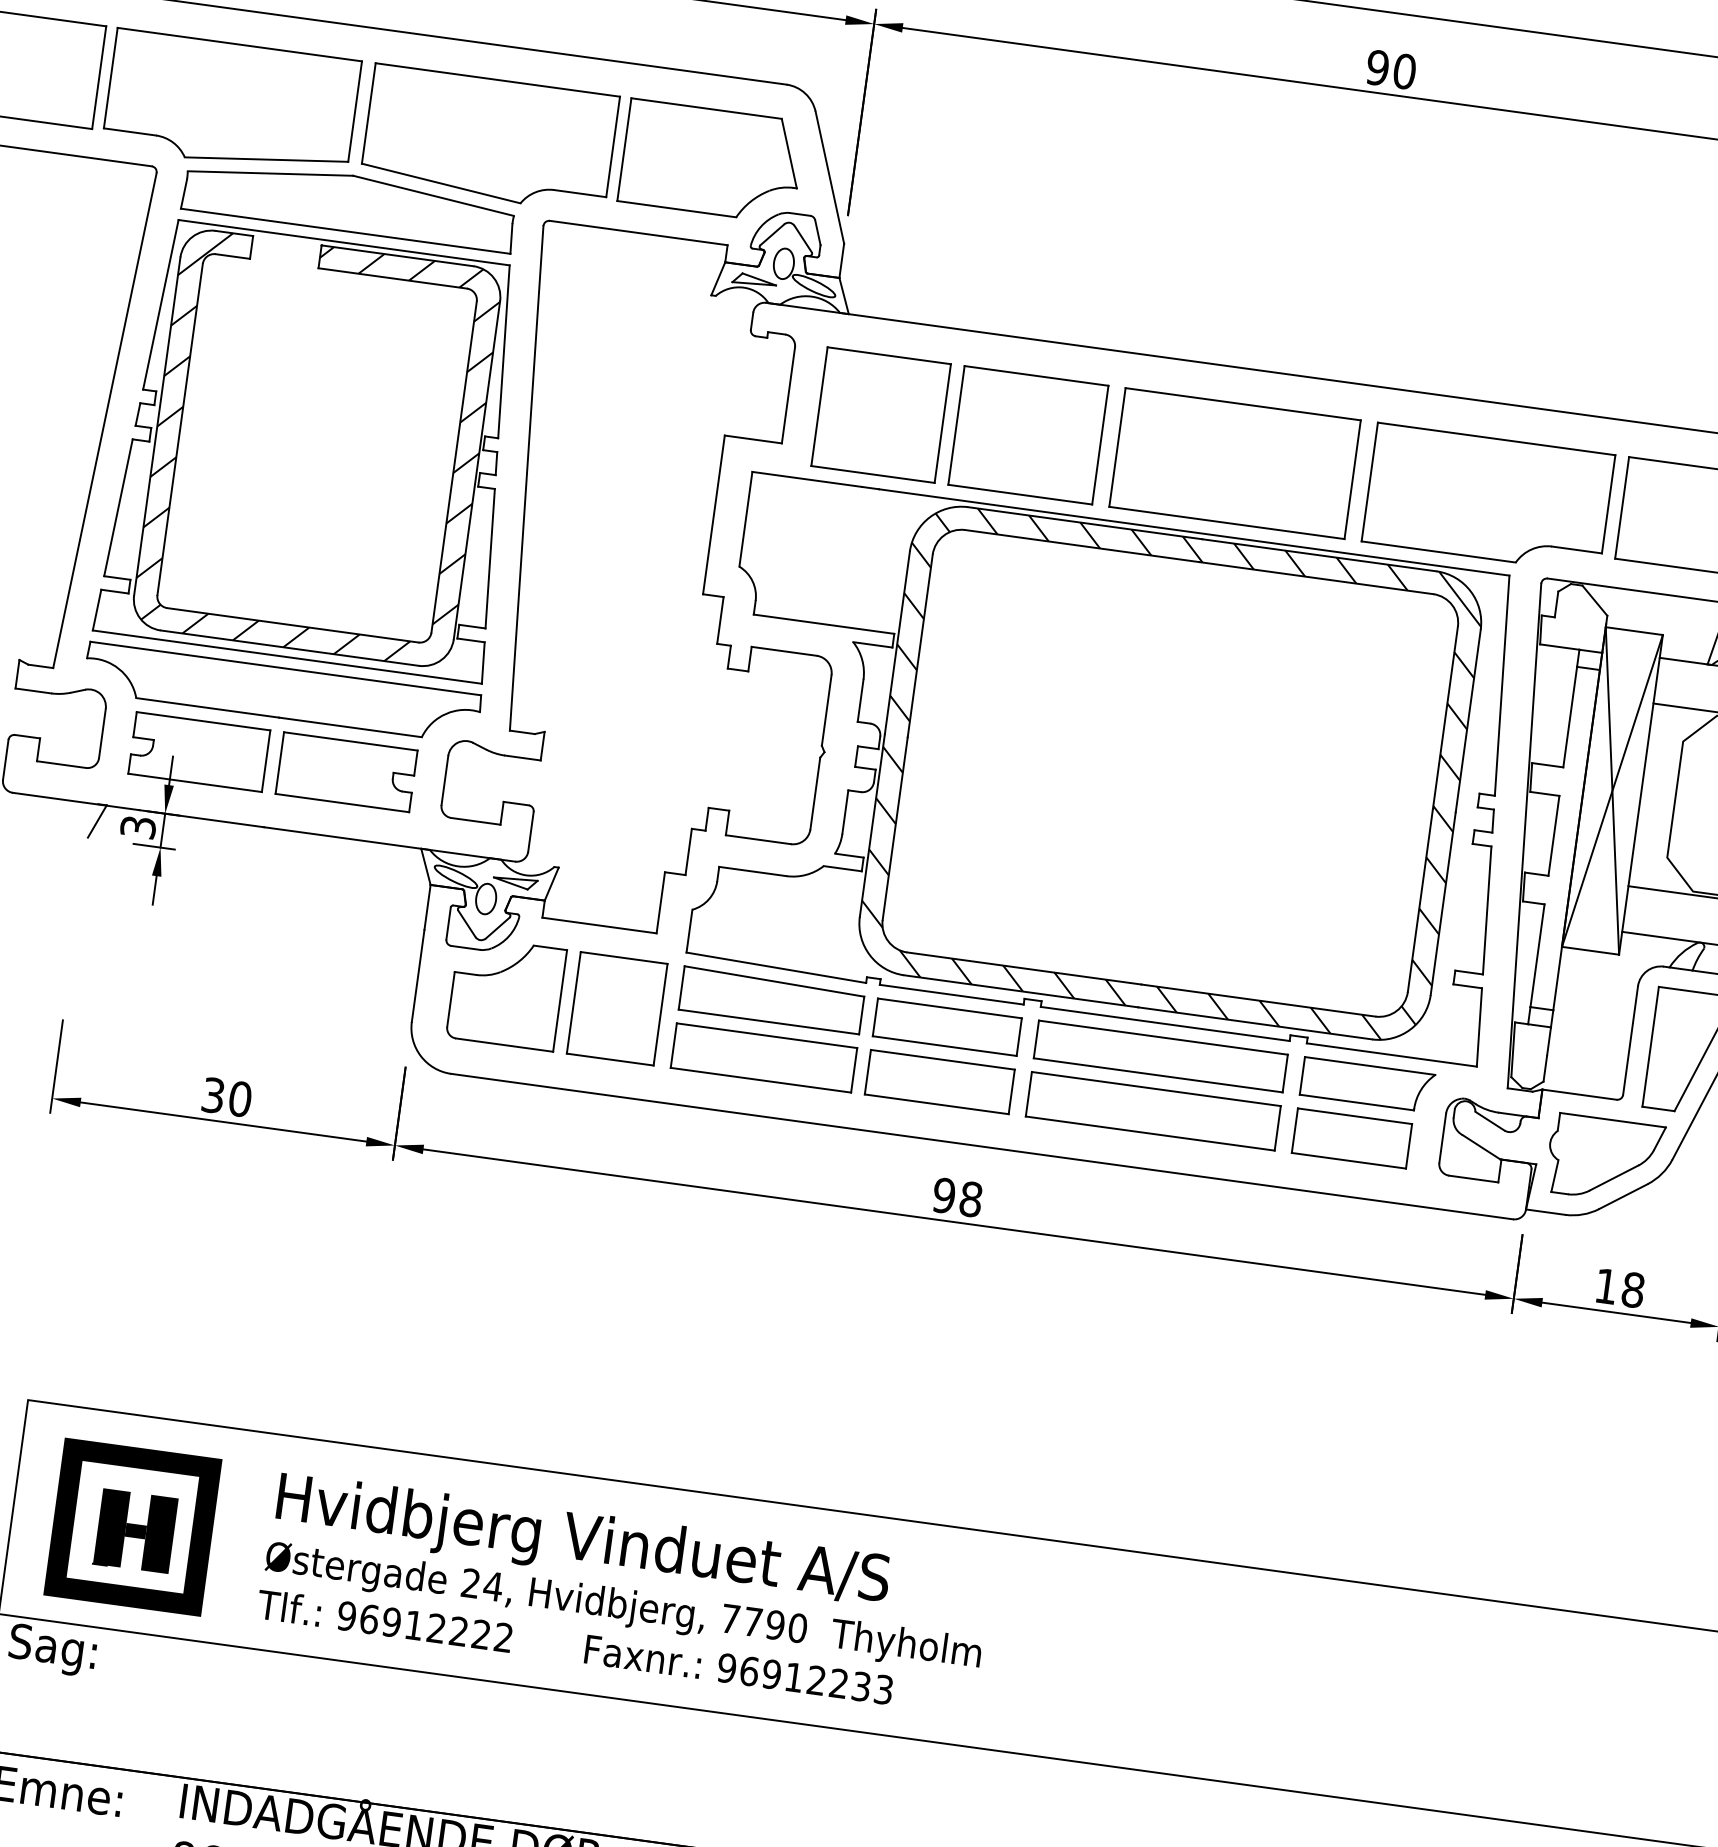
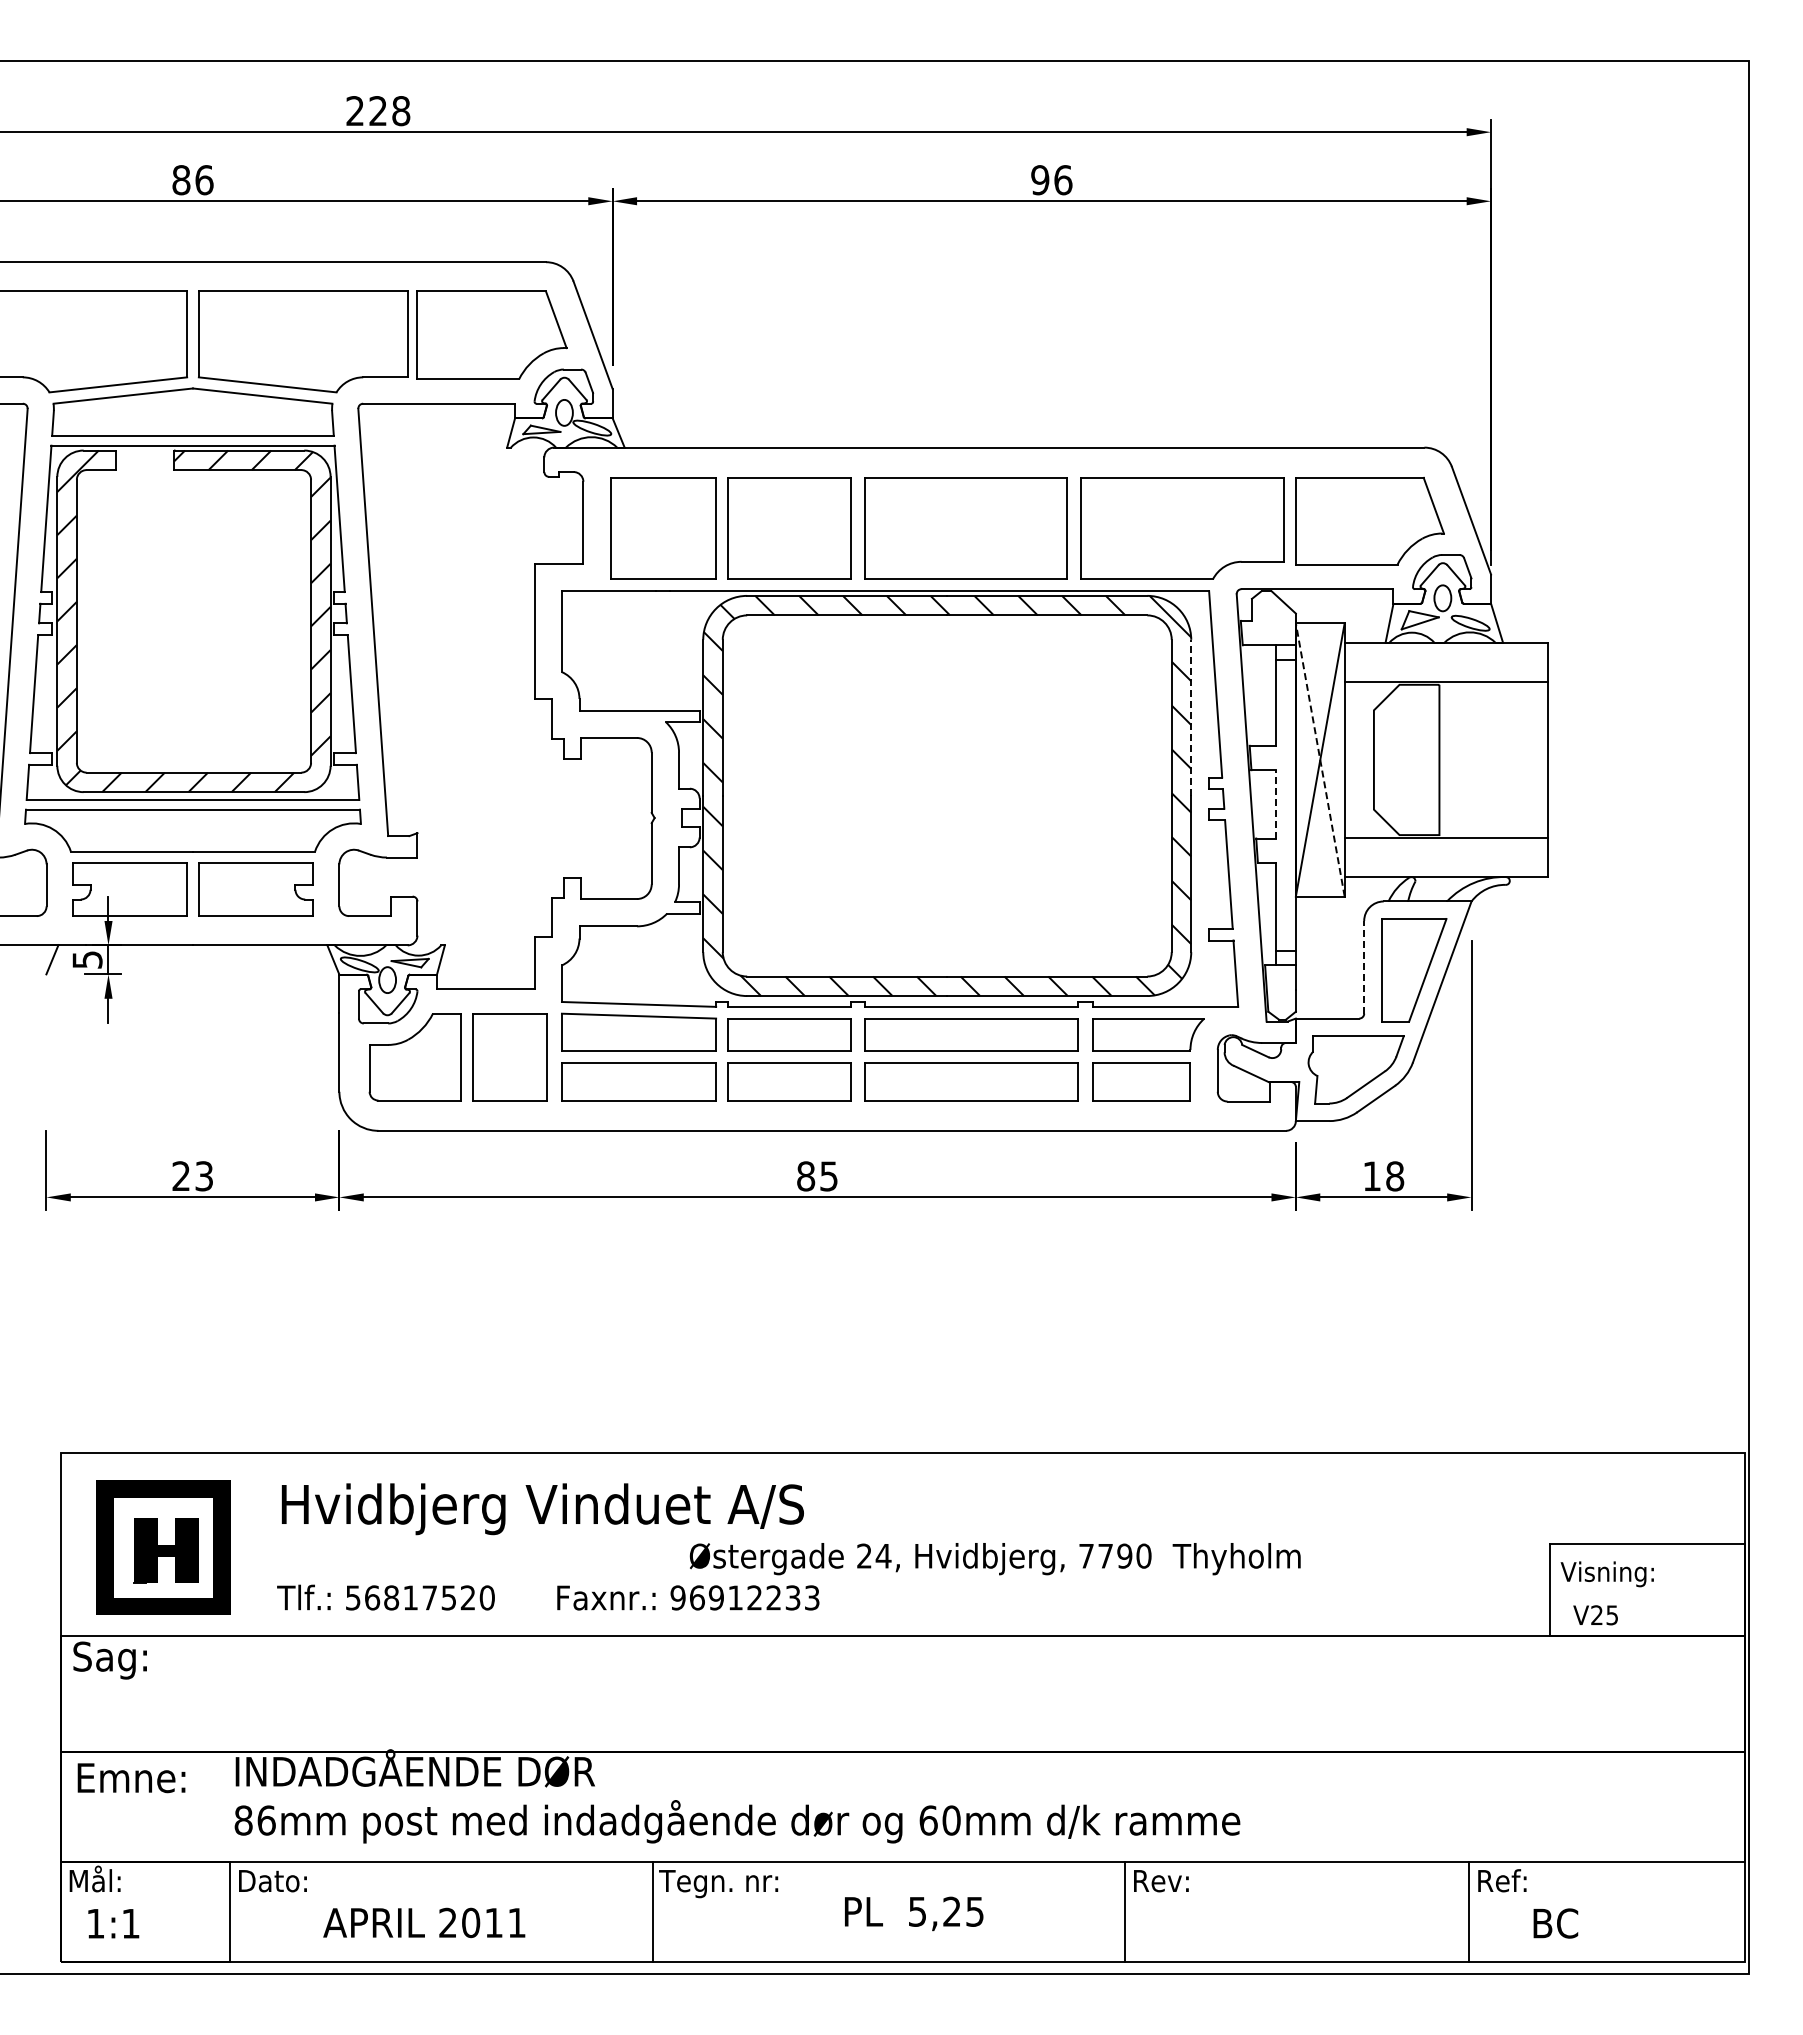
text: (1404, 71) -> (1063, 180), 90 -> 96
line: (1468, 720) -> (1191, 717), solid -> dashed
line: (1612, 790) -> (1320, 759), solid -> dashed
text: (137, 826) -> (86, 959), 3 -> 5
line: (1554, 834) -> (1276, 803), solid -> dashed
line: (1631, 1039) -> (1364, 966), solid -> dashed
text: (226, 1097) -> (192, 1176), 30 -> 23
text: (957, 1197) -> (817, 1176), 98 -> 85
text: (622, 1608) -> (994, 1559), moved
text: (424, 1626) -> (419, 1597), 96912222 -> 56817520

